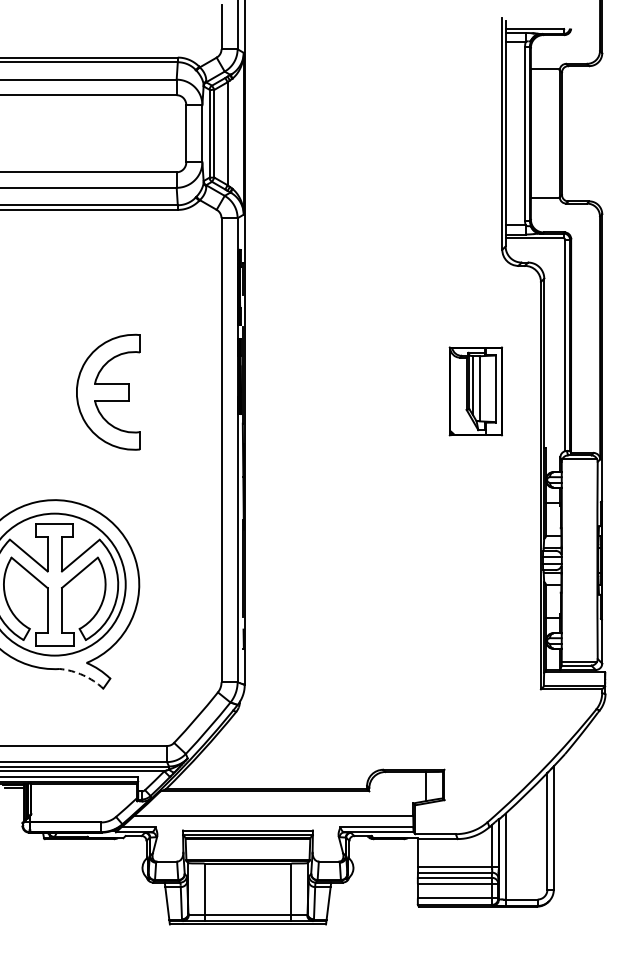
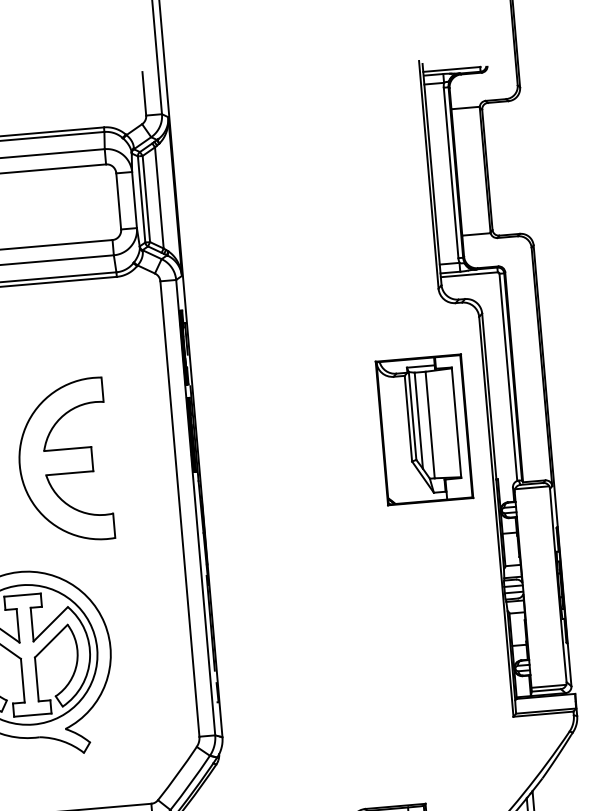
part: (475, 391) -> (424, 429), size x1.67
part: (108, 392) -> (64, 461), size x1.43
arc: (83, 675) -> (63, 741), dashed -> solid

